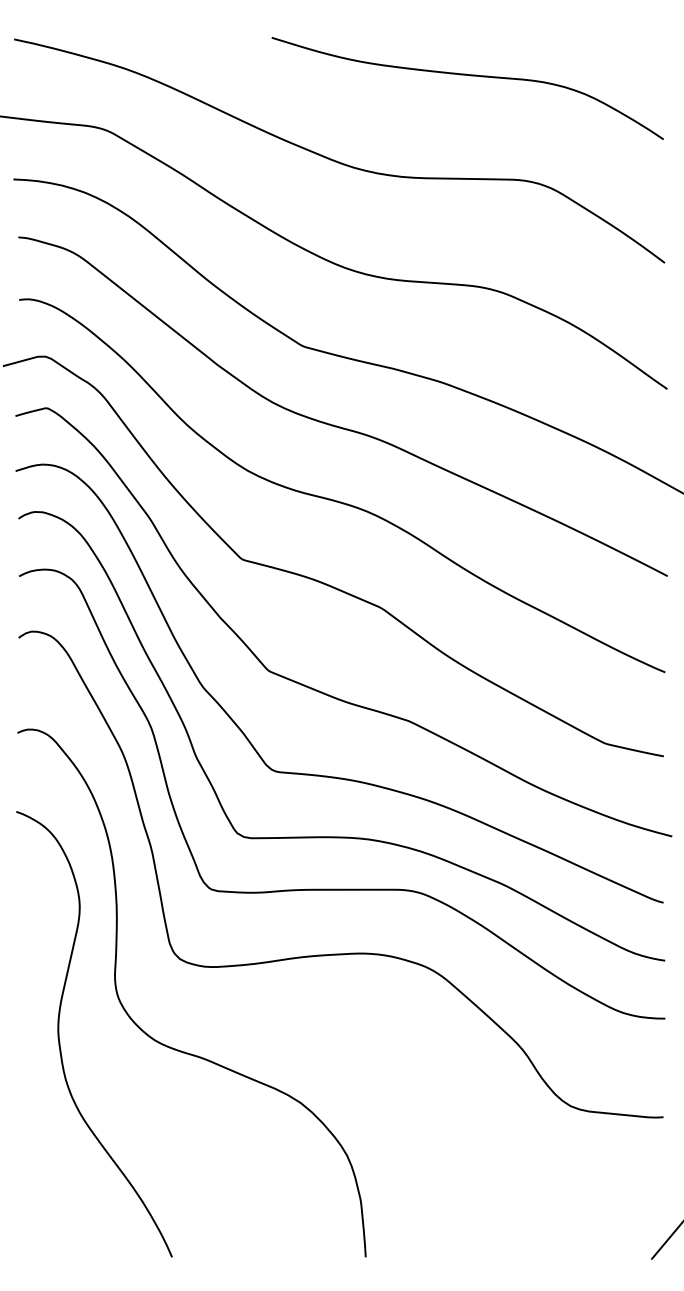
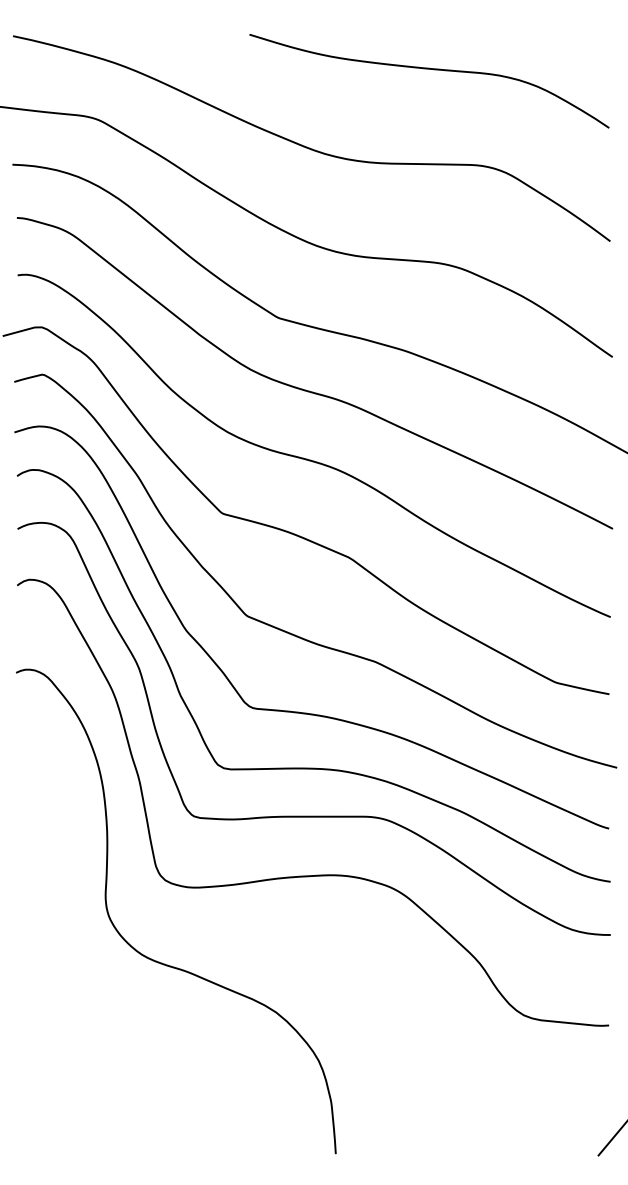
curve: (60, 1042) -> (55, 956), removed

